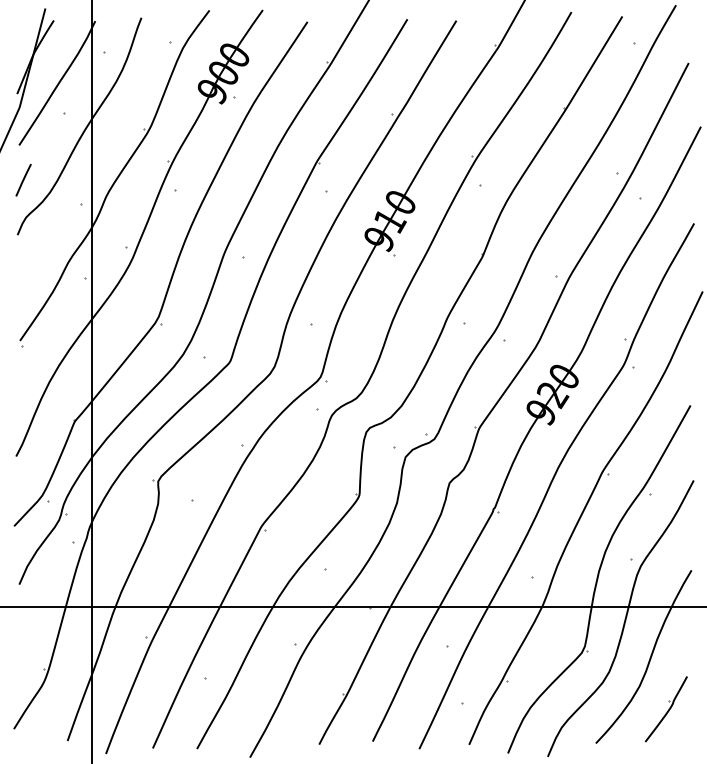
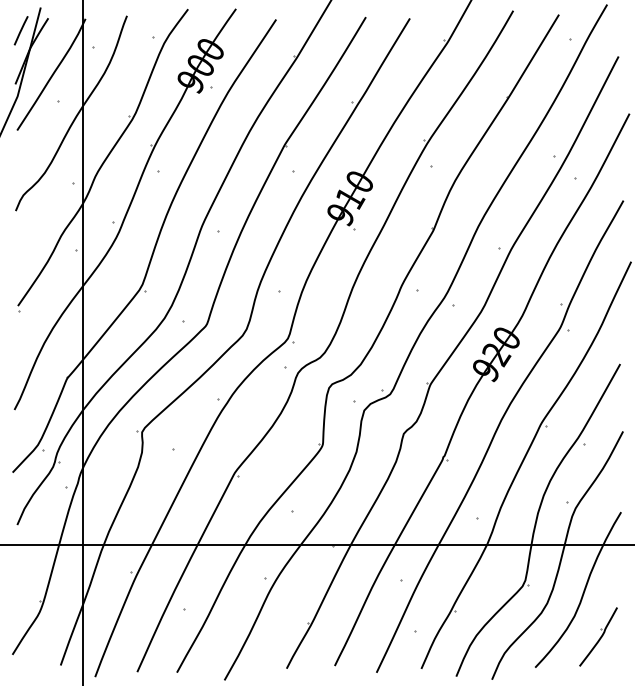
line: (22, 179) -> (20, 30), moved

